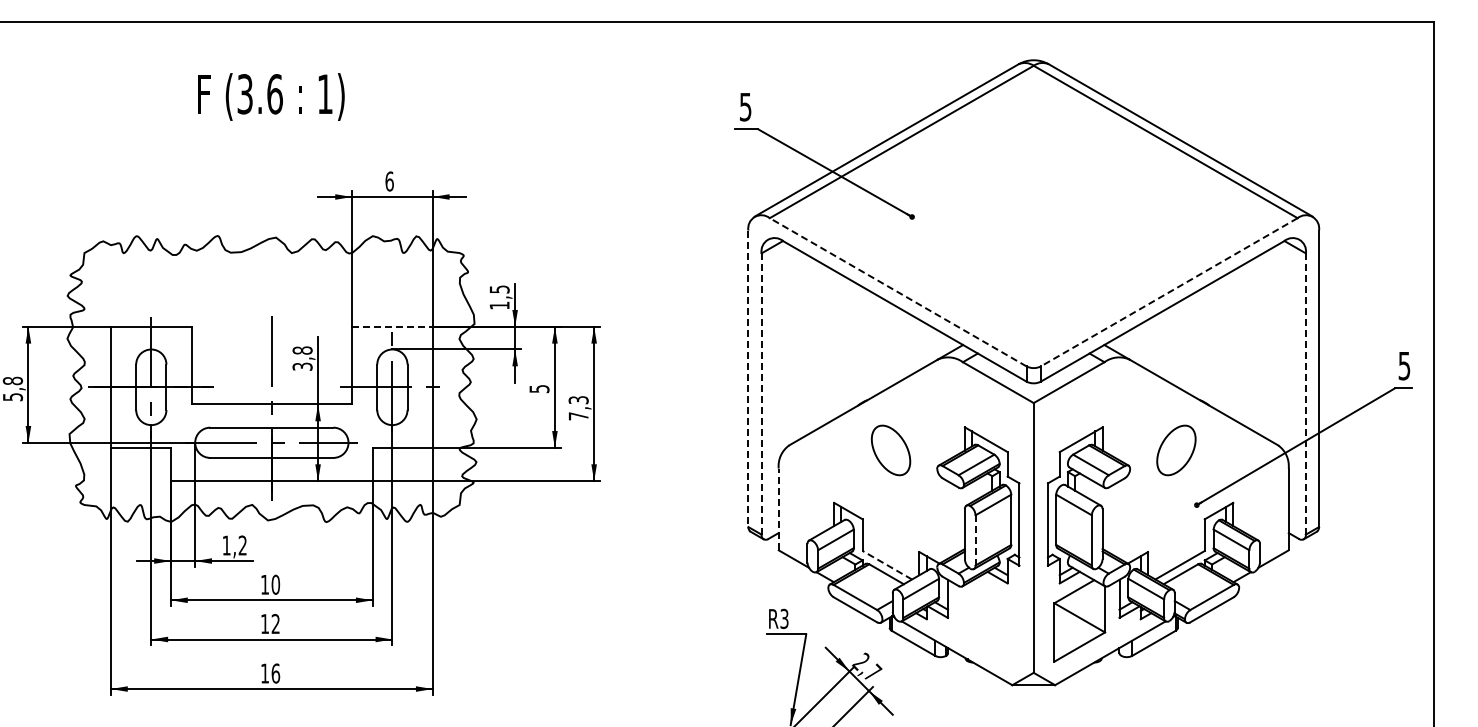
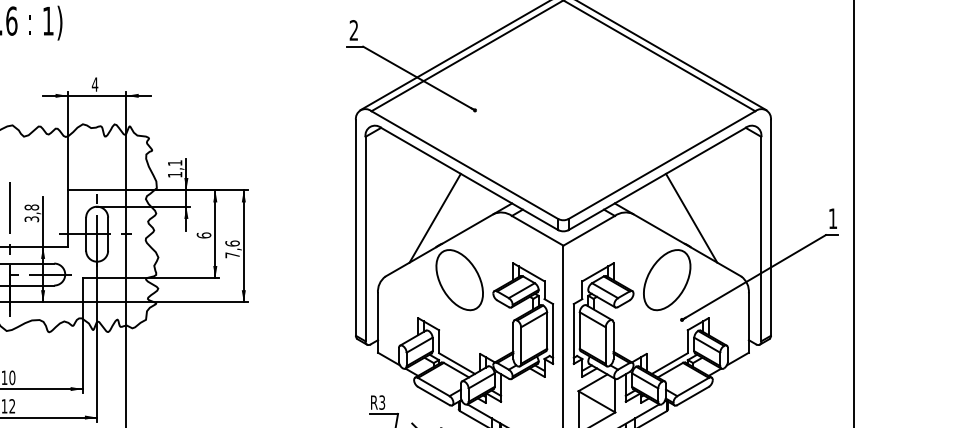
text: (745, 106) -> (353, 30), 5 -> 2
text: (389, 181) -> (95, 84), 6 -> 4
text: (499, 289) -> (175, 163), 1,5 -> 1,1
line: (897, 292) -> (464, 165), dashed -> solid
line: (1168, 292) -> (661, 165), dashed -> solid
line: (392, 326) -> (97, 190), dashed -> solid
line: (857, 365) -> (435, 218), added
line: (1209, 365) -> (691, 218), added
text: (1404, 366) -> (833, 219), 5 -> 1
line: (748, 379) -> (356, 228), dashed -> solid
text: (539, 388) -> (204, 235), 5 -> 6
line: (761, 394) -> (365, 239), dashed -> solid
line: (1305, 394) -> (761, 239), dashed -> solid
text: (578, 399) -> (232, 243), 7,3 -> 7,6
part: (890, 450) -> (459, 280), size x1.67
part: (1176, 450) -> (667, 280), size x1.67
line: (778, 509) -> (377, 323), dashed -> solid
line: (975, 539) -> (521, 344), dashed -> solid
line: (886, 565) -> (456, 363), dashed -> solid

